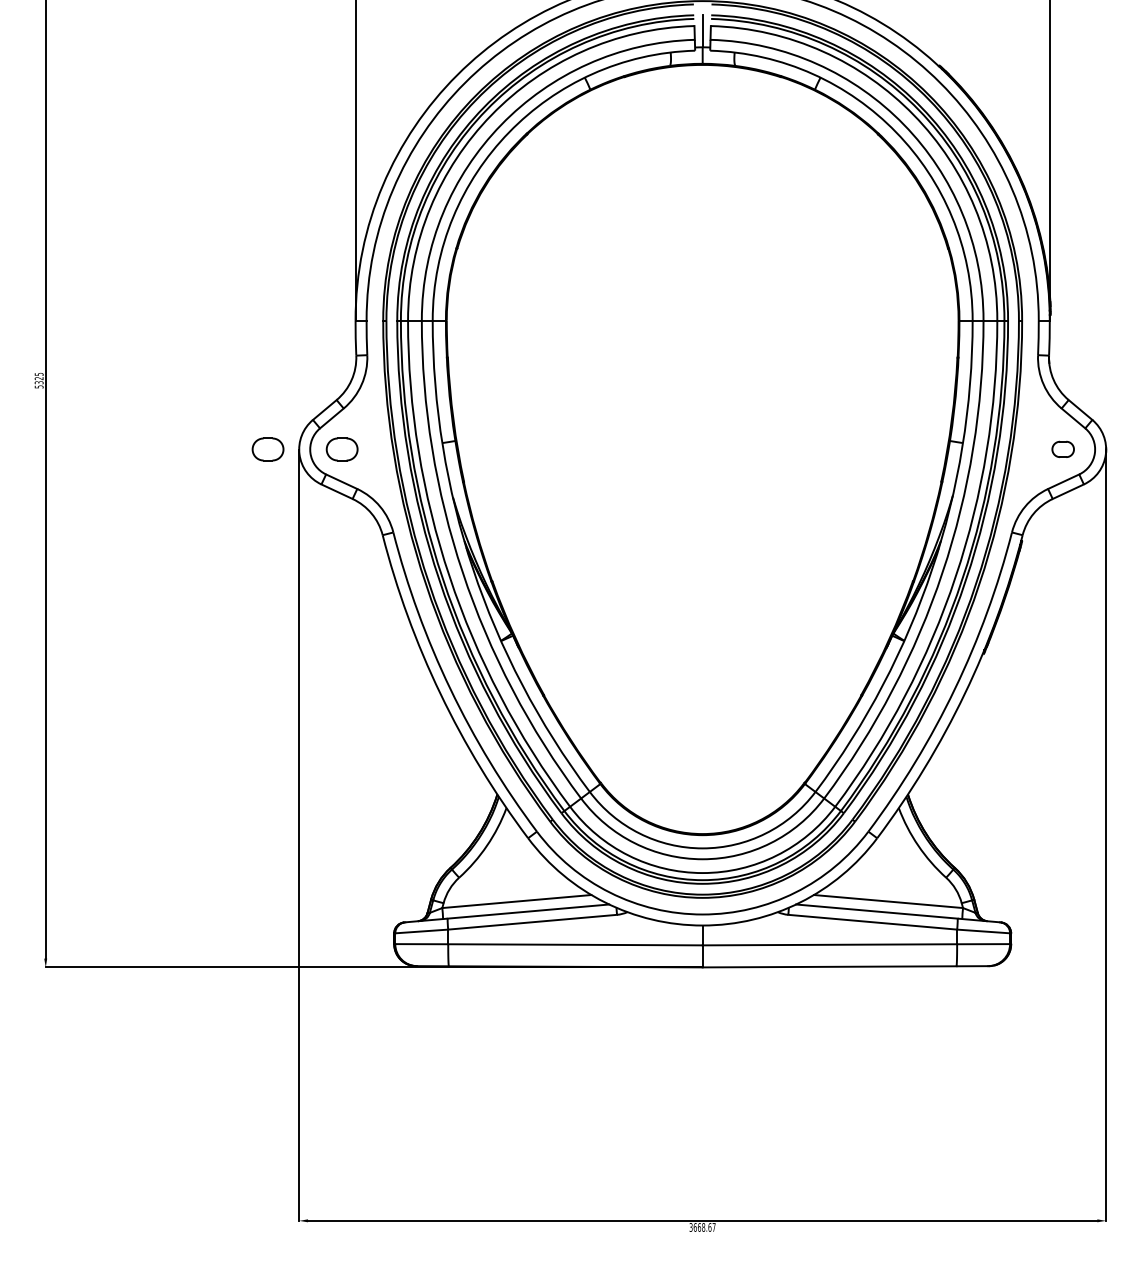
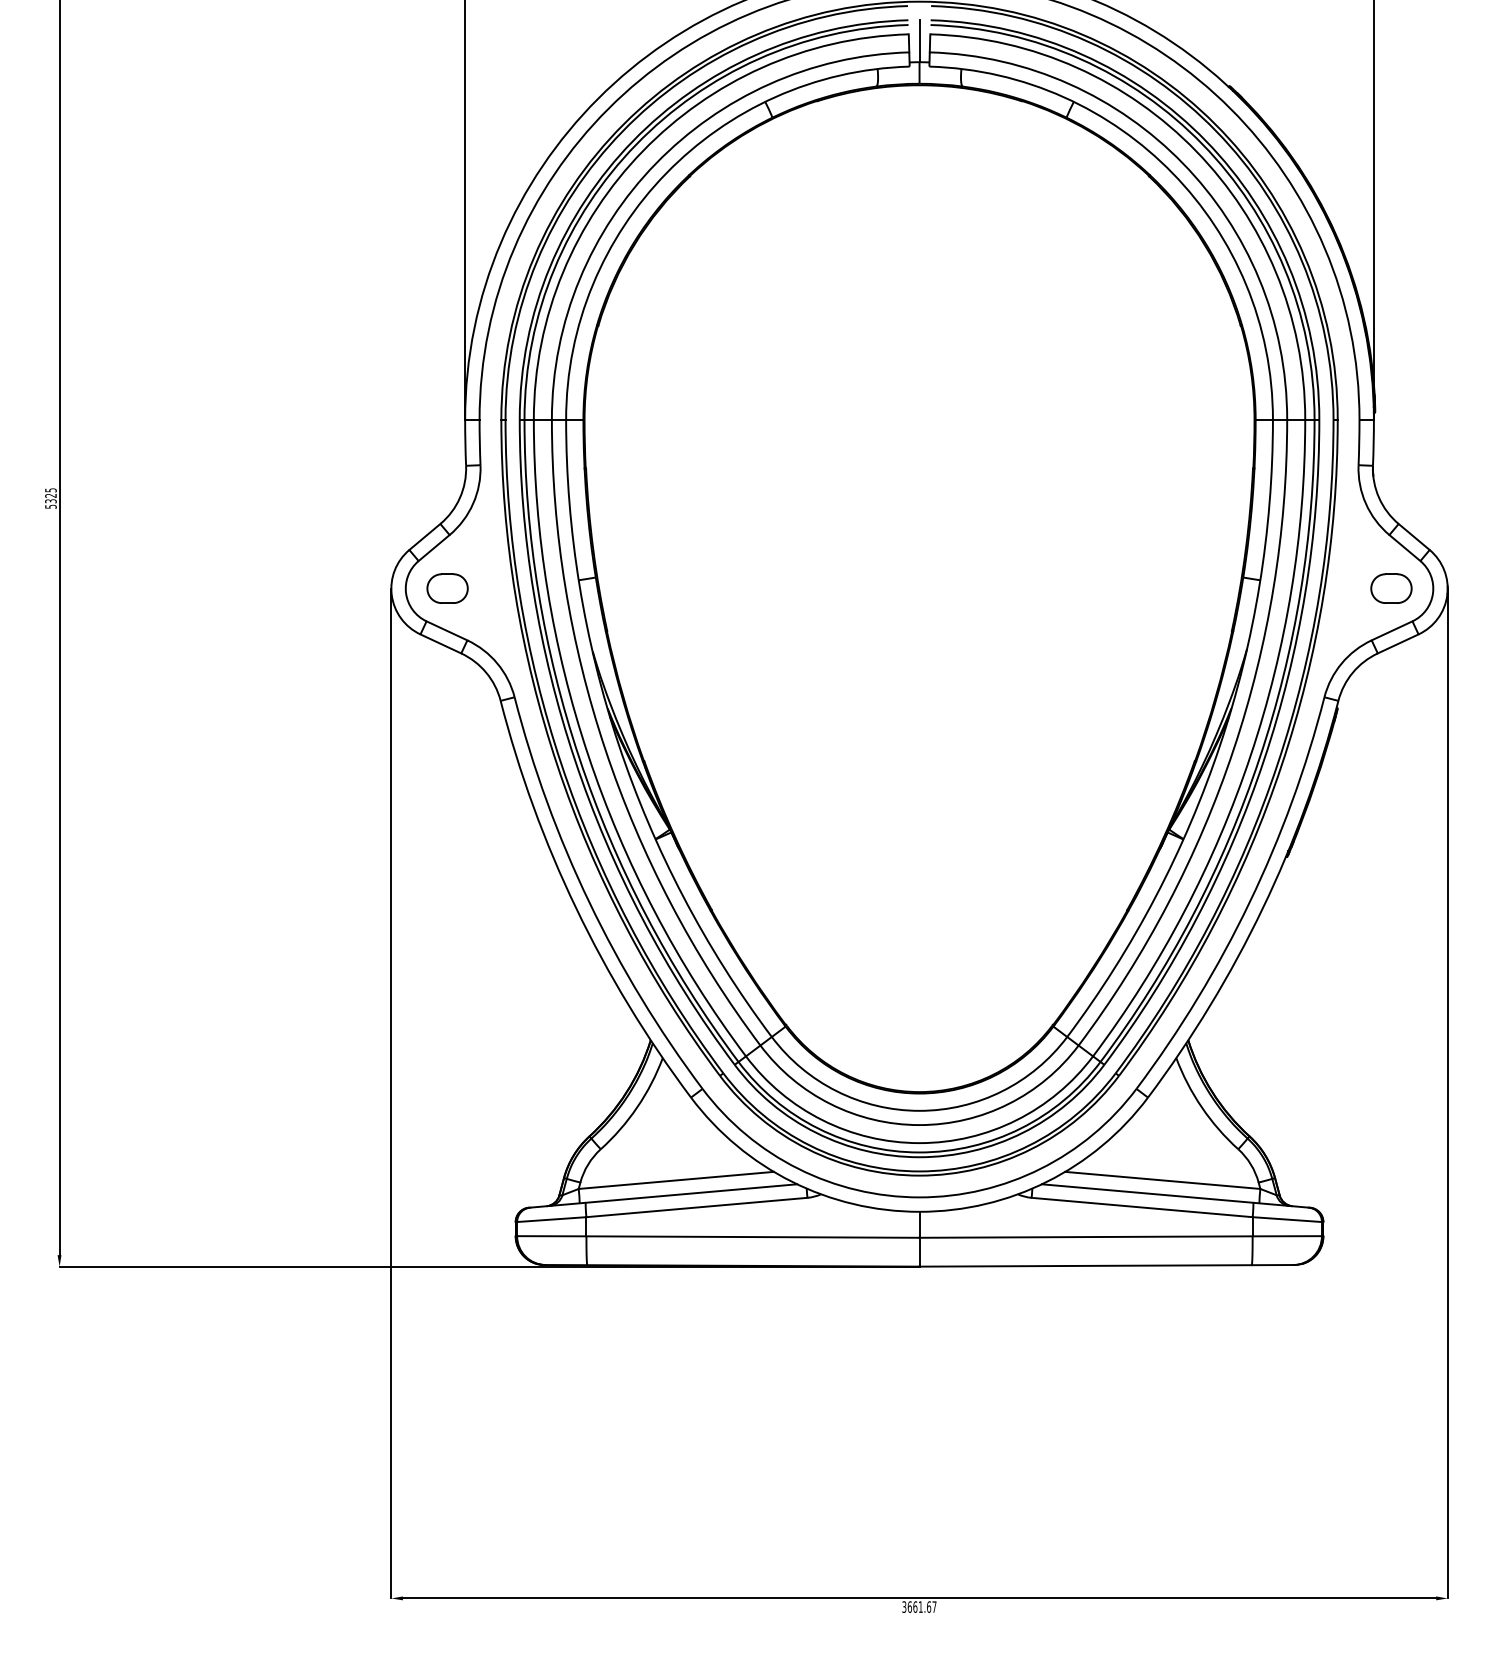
part: (267, 449) -> (350, 588), removed
part: (1063, 449) -> (1391, 588), size x1.43
text: (703, 1227) -> (920, 1606), 3668.67 -> 3661.67

